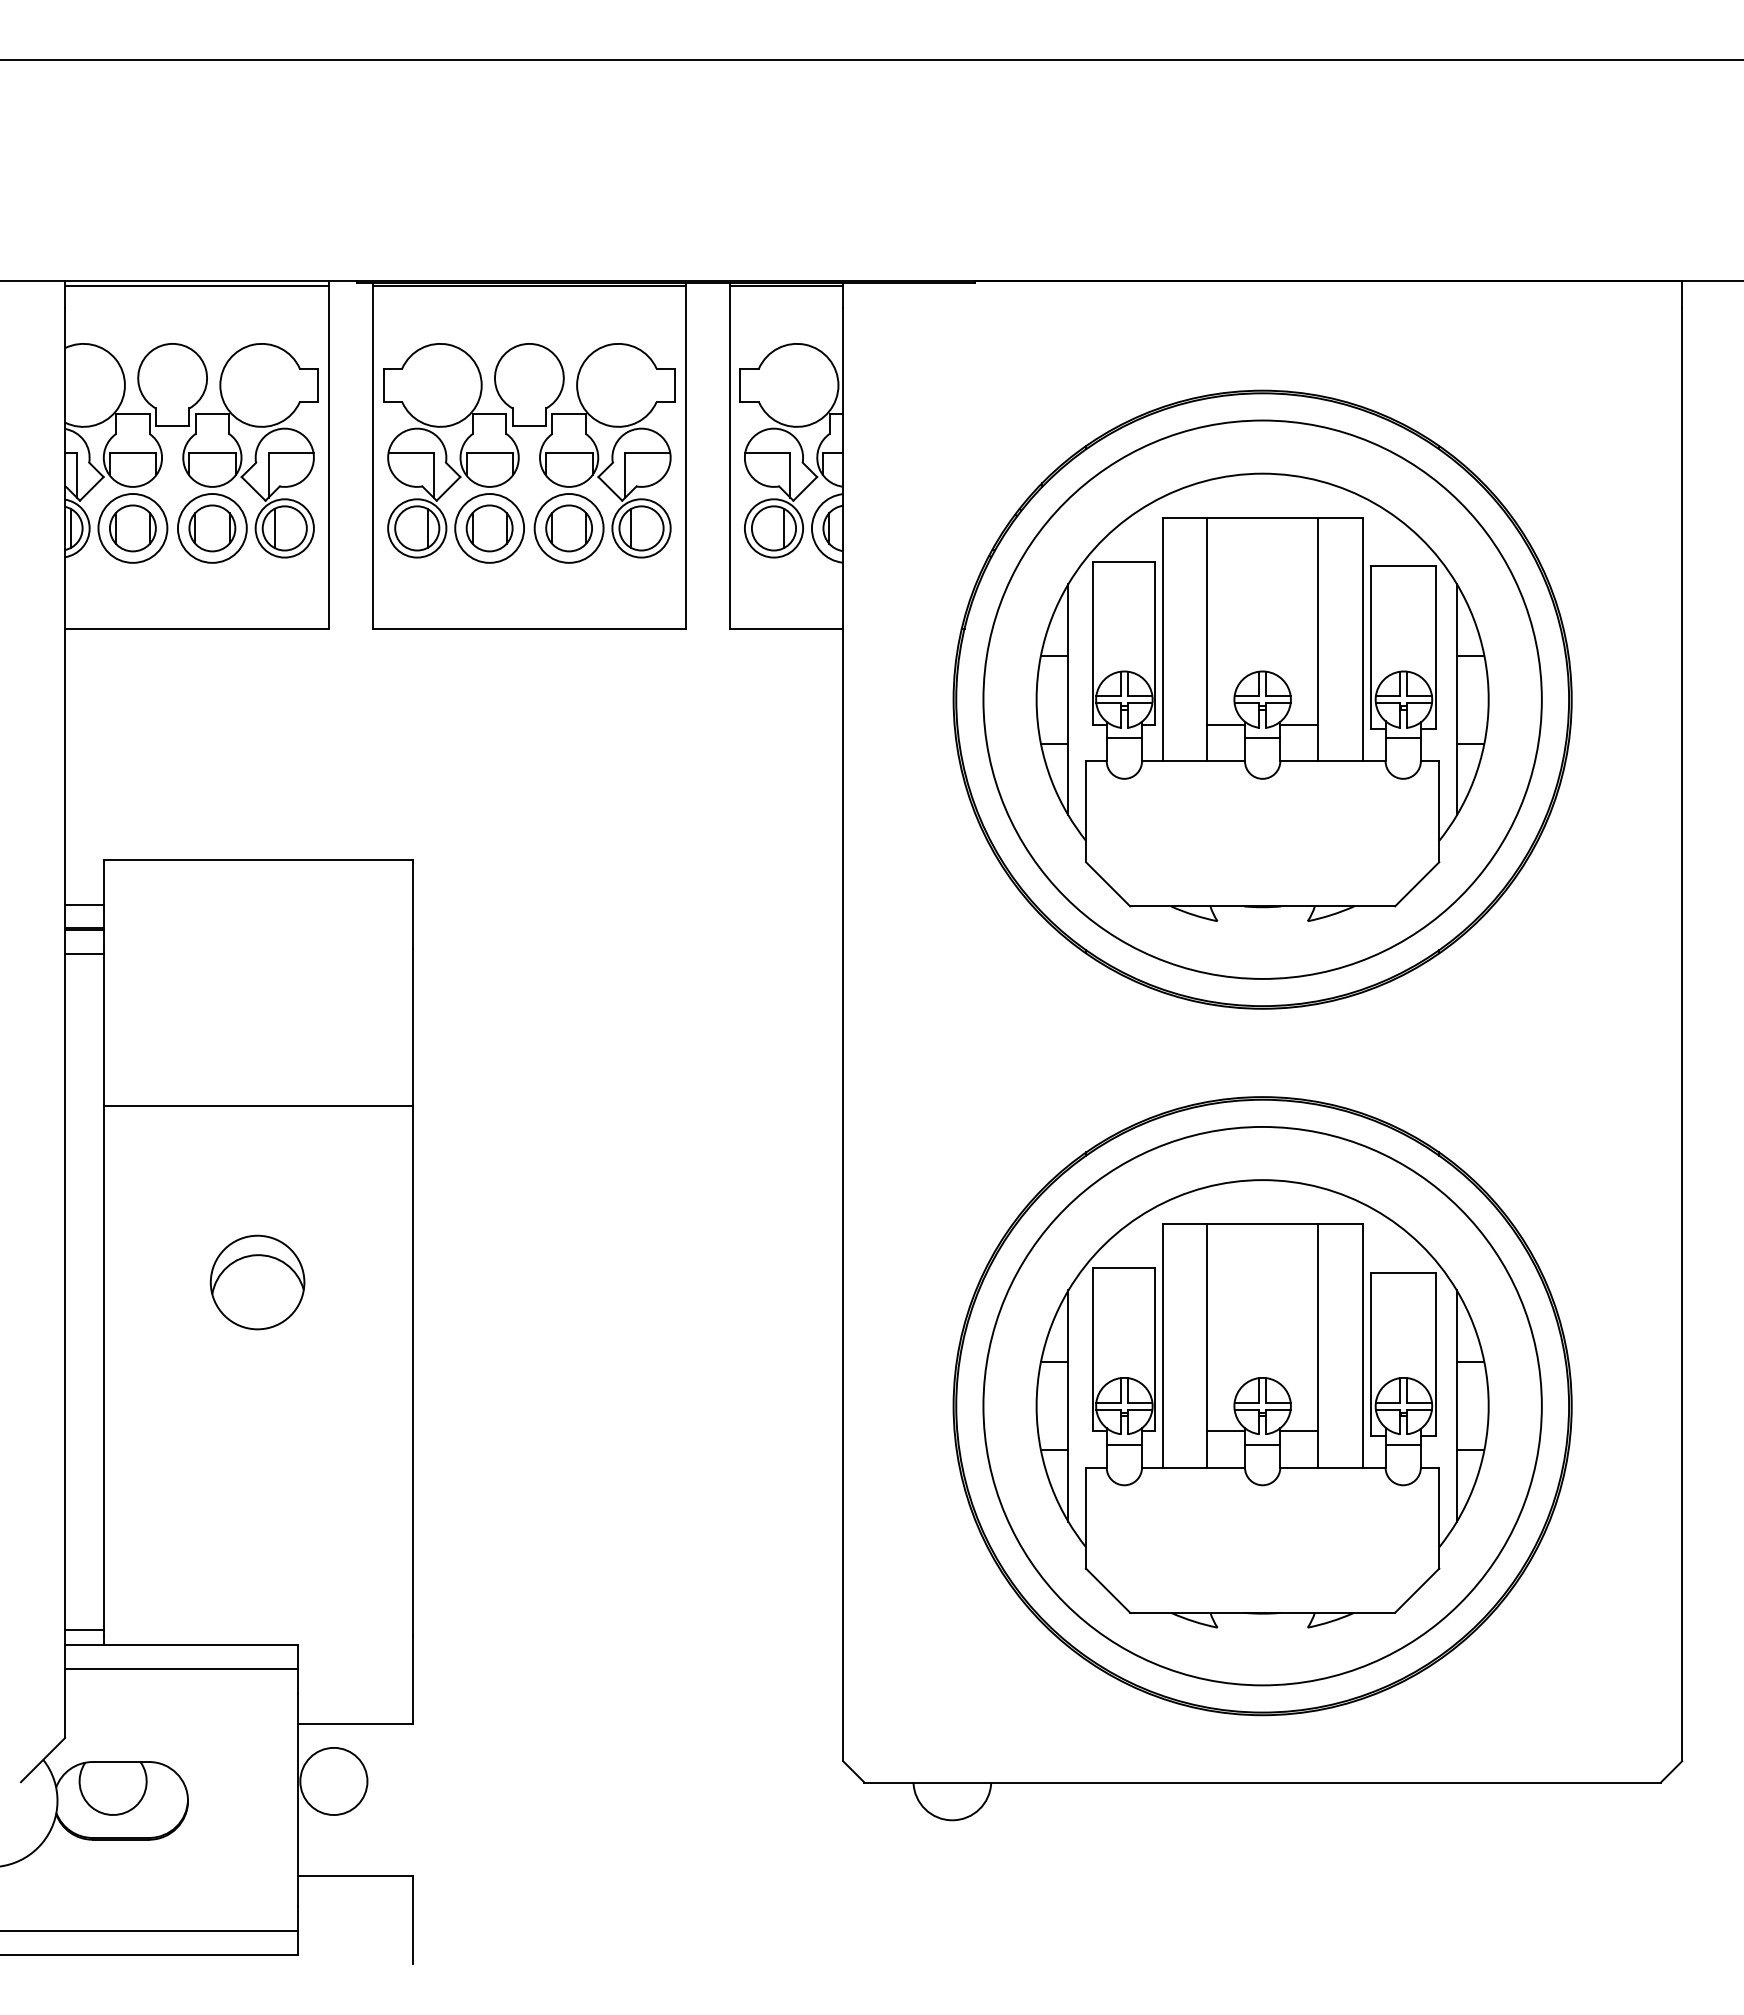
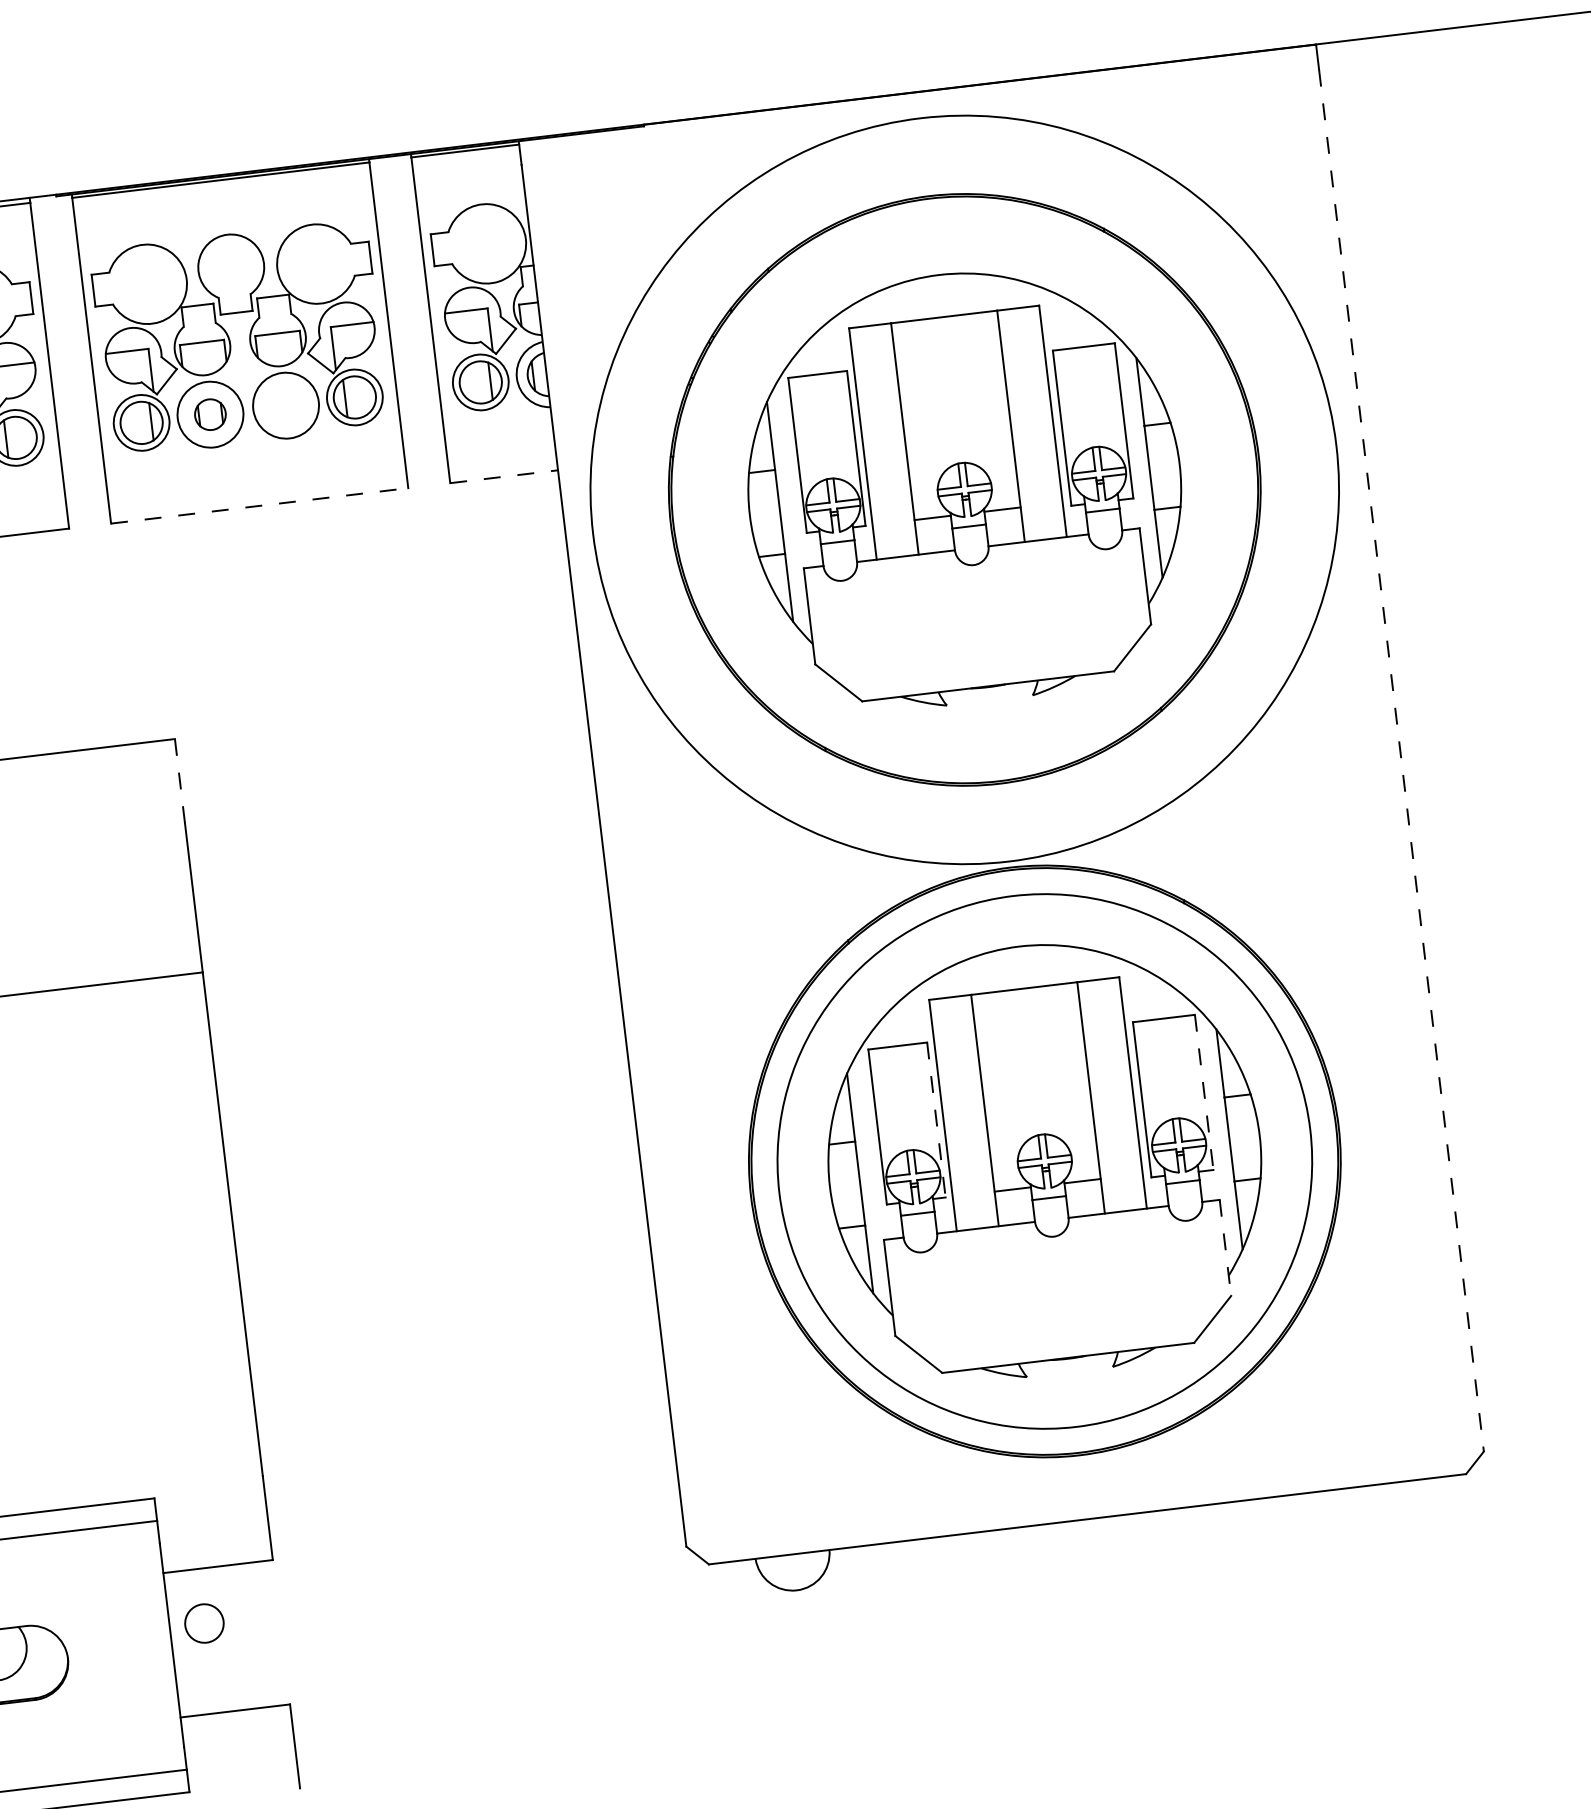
part: (489, 528) -> (210, 414), size x0.7
part: (568, 528) -> (285, 405), removed
line: (529, 629) -> (259, 506), solid -> dashed
line: (786, 629) -> (504, 477), solid -> dashed
circle: (1262, 699) -> (964, 489), size x1.4
line: (412, 905) -> (179, 781), solid -> dashed
line: (1682, 1034) -> (1401, 760), solid -> dashed
part: (257, 1282) -> (75, 1157), removed
line: (1155, 1349) -> (936, 1119), solid -> dashed
line: (1436, 1354) -> (1204, 1092), solid -> dashed
line: (1439, 1518) -> (1225, 1248), solid -> dashed
circle: (333, 1781) -> (204, 1623), size x0.6

